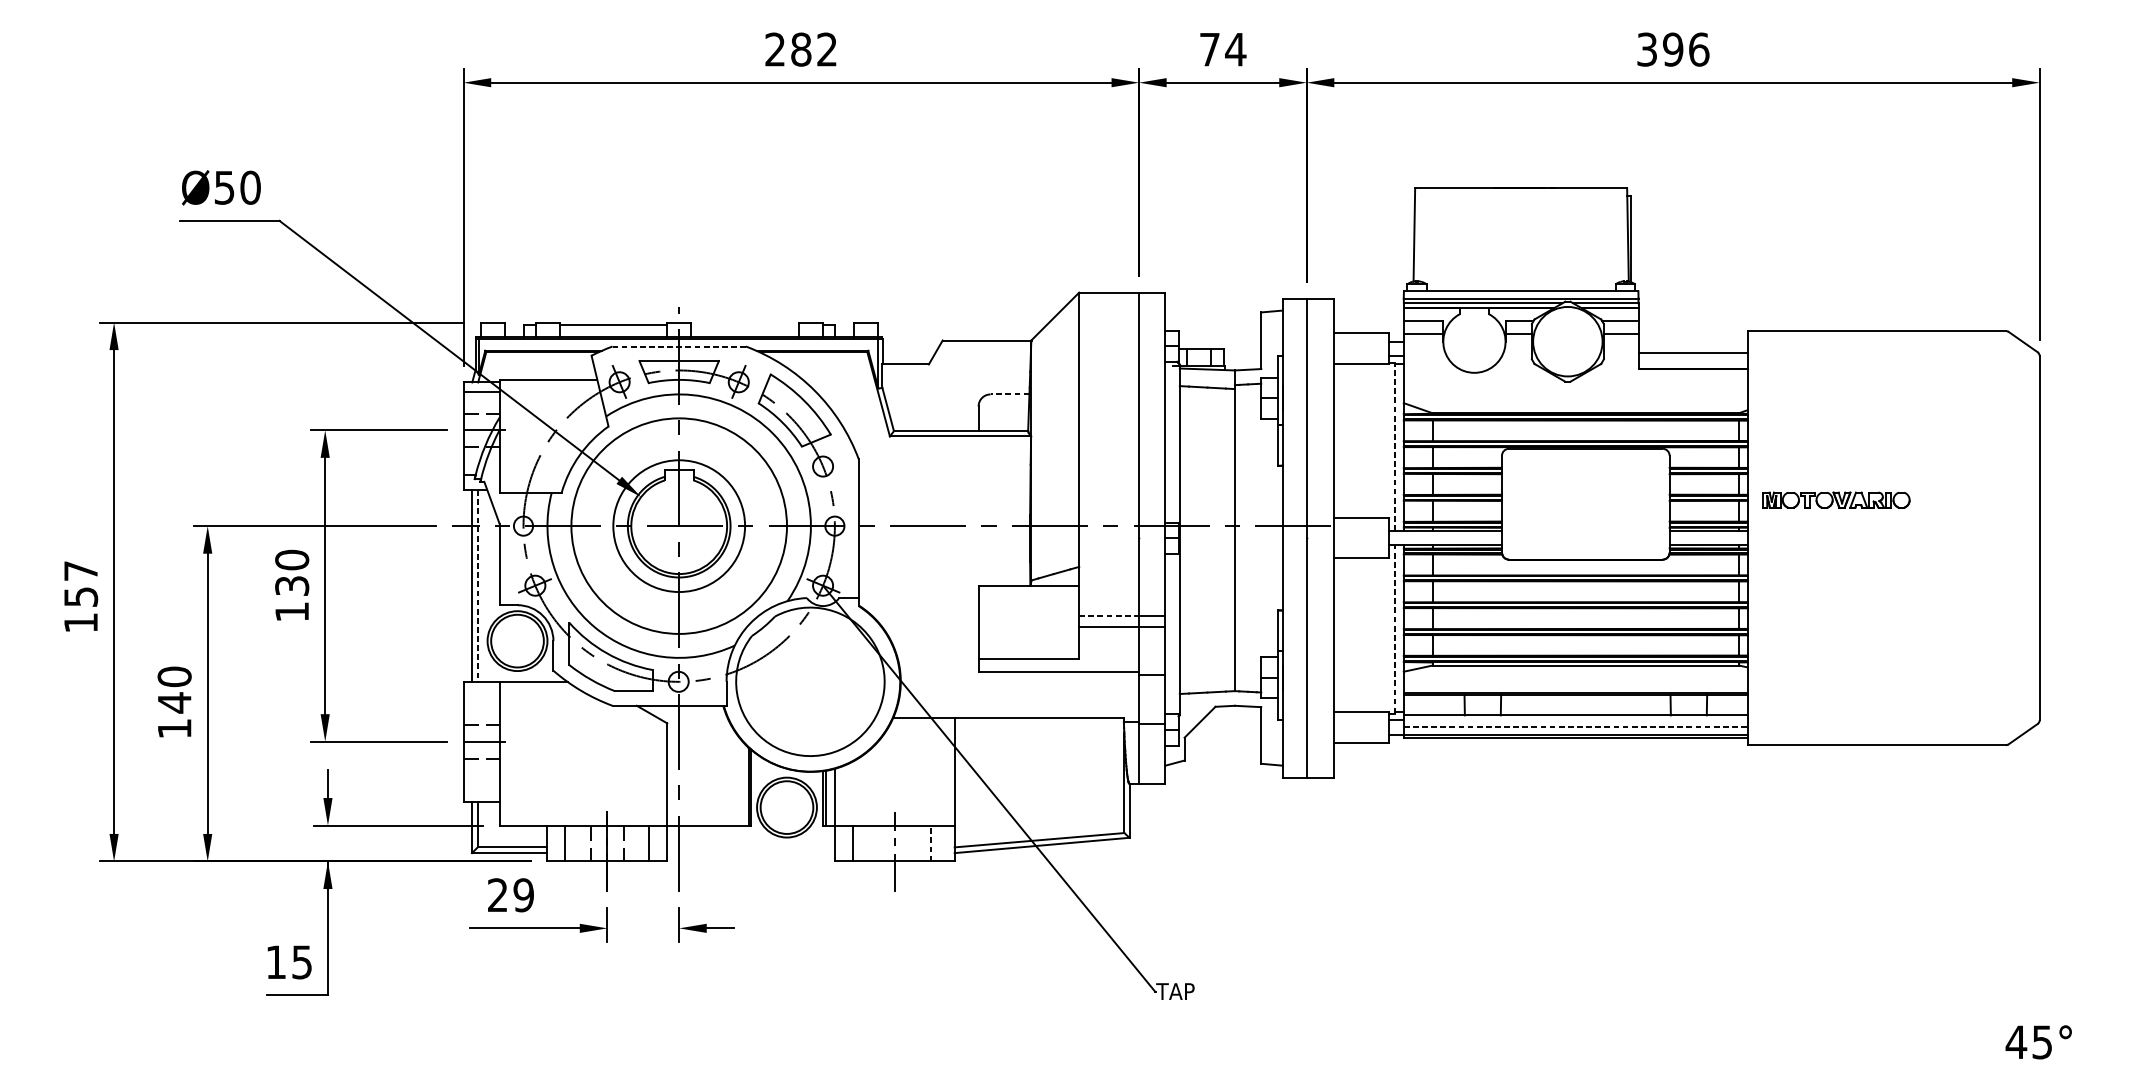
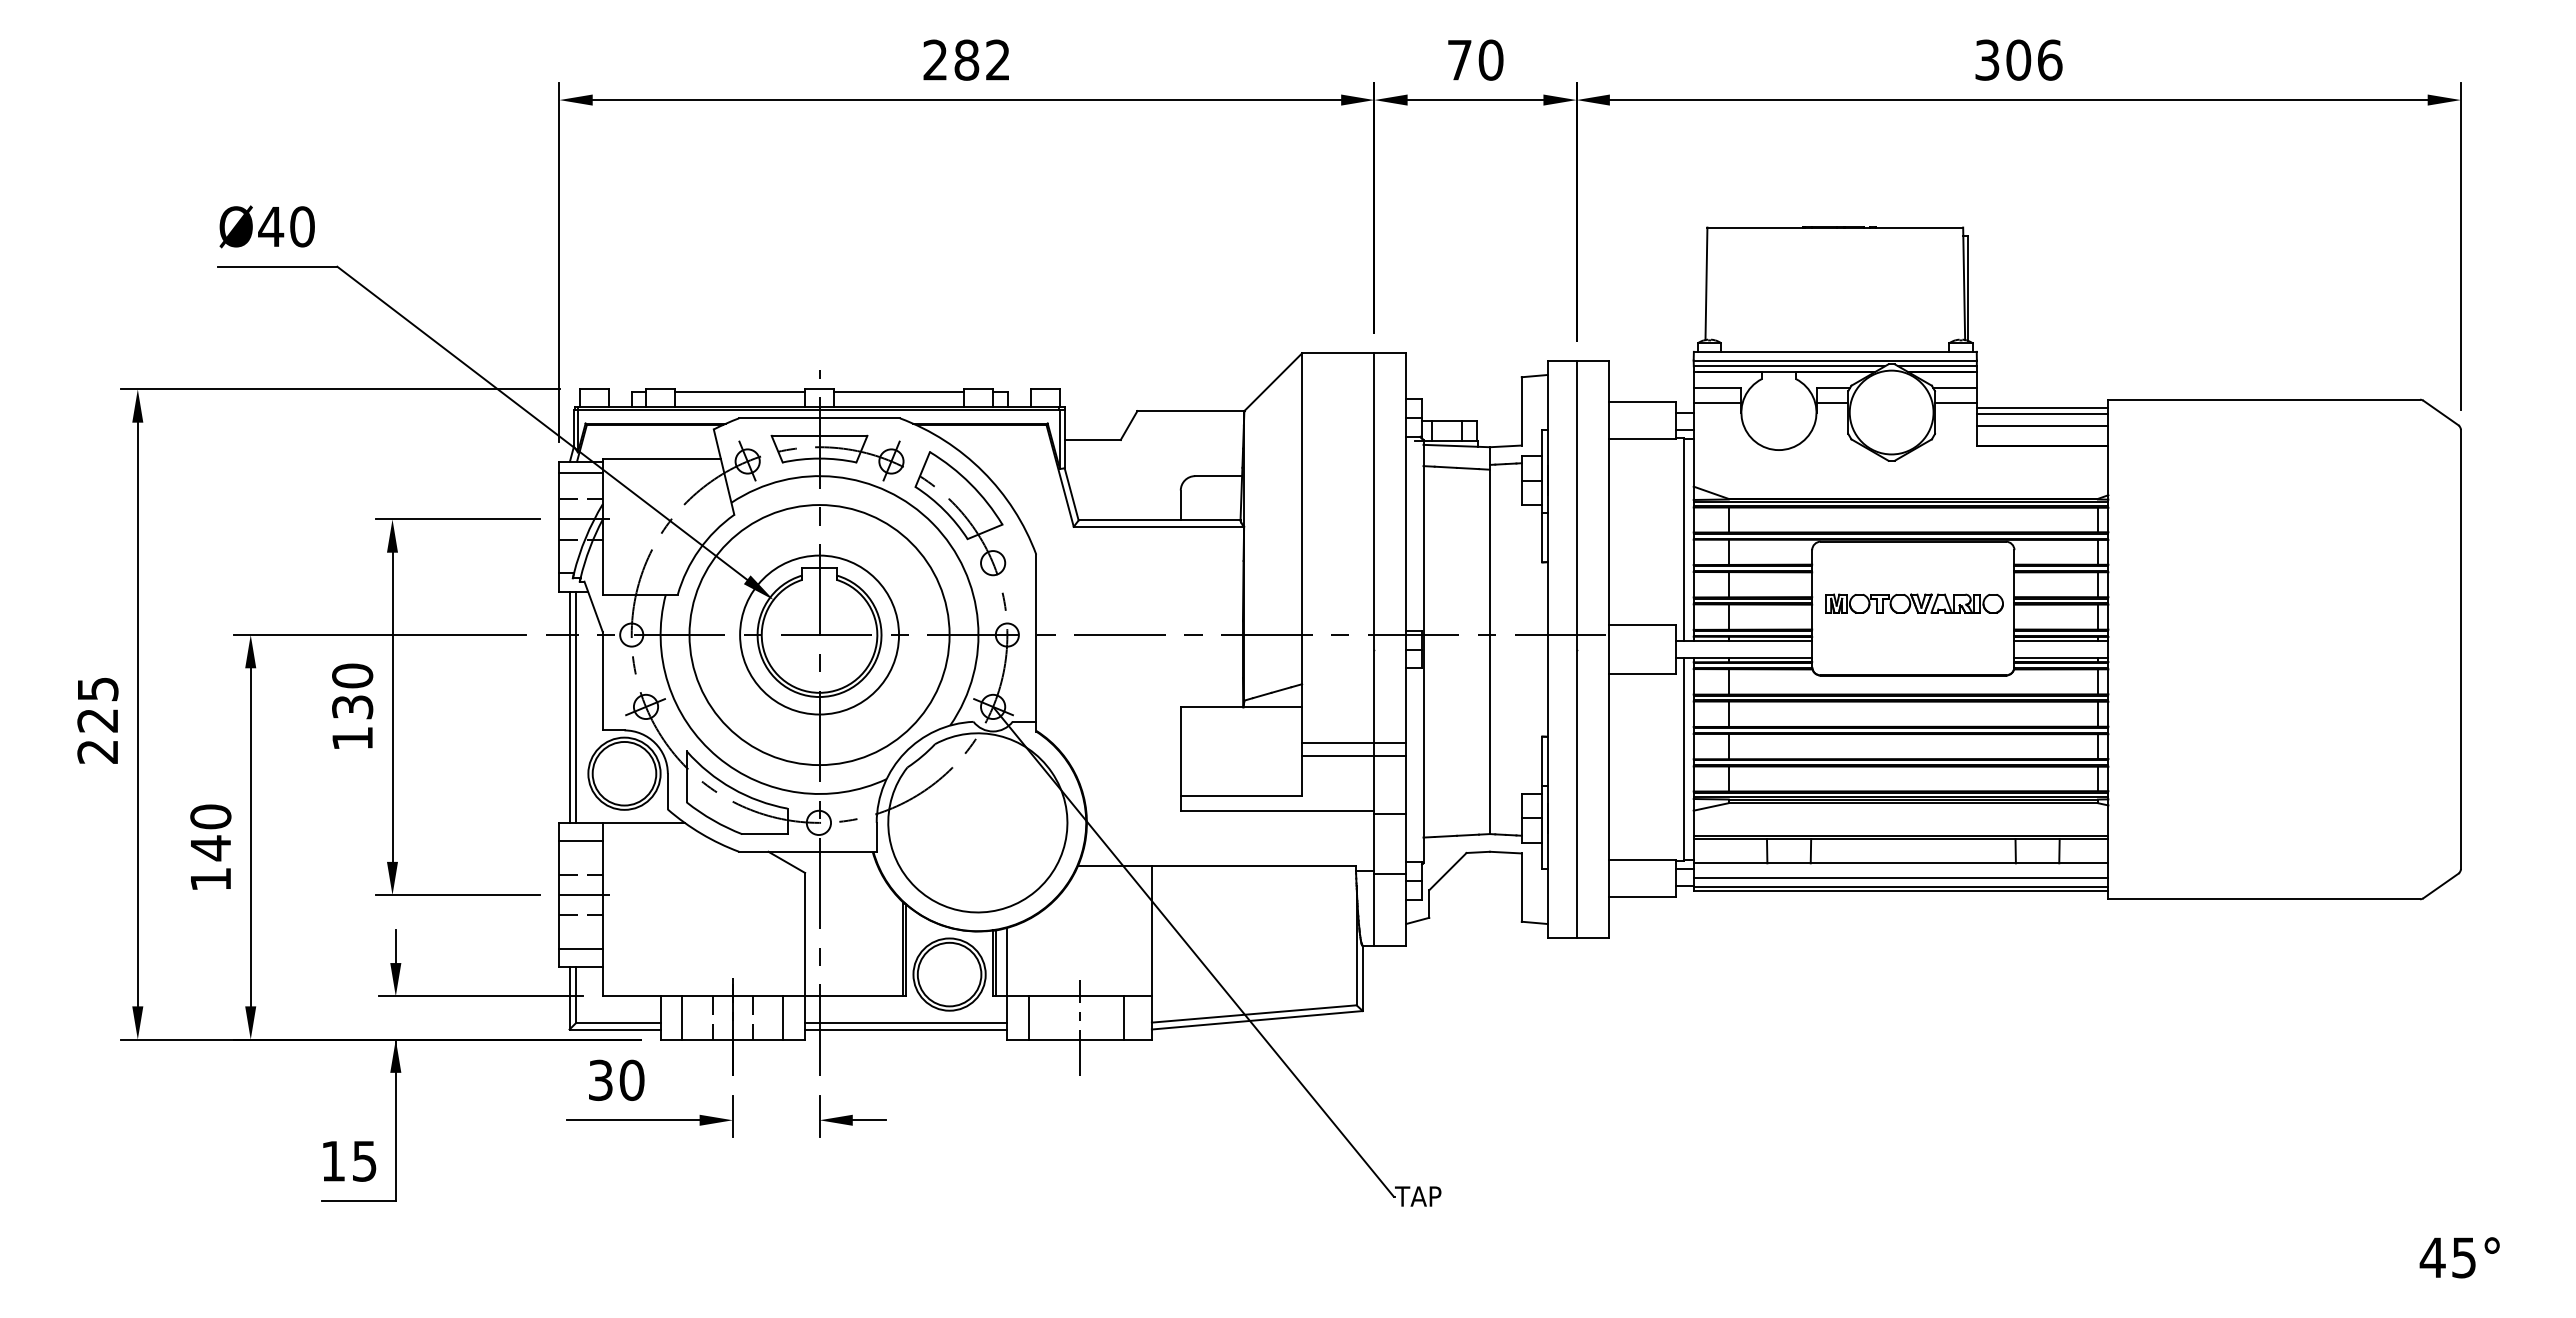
text: (1235, 49) -> (1490, 59), 74 -> 70
text: (1673, 49) -> (2018, 59), 396 -> 306
text: (224, 188) -> (271, 227), Ø50 -> Ø40
line: (745, 325) -> (899, 392), added
line: (1692, 338) -> (2042, 408), added
line: (1692, 343) -> (2042, 414), added
line: (679, 346) -> (820, 418), dashed -> solid
line: (1009, 394) -> (1218, 476), dashed -> solid
line: (1395, 446) -> (1683, 539), dashed -> solid
part: (1836, 499) -> (1914, 603), moved
line: (477, 586) -> (576, 707), dashed -> solid
text: (80, 596) -> (97, 720), 157 -> 225
line: (1109, 615) -> (1338, 742), dashed -> solid
line: (1395, 629) -> (1683, 759), dashed -> solid
line: (481, 697) -> (580, 841), added
line: (1576, 727) -> (1901, 877), dashed -> solid
line: (481, 786) -> (580, 949), added
line: (931, 843) -> (1123, 1017), dashed -> solid
line: (751, 847) -> (906, 1022), added
line: (751, 853) -> (906, 1029), added
text: (510, 895) -> (616, 1080), 29 -> 30

